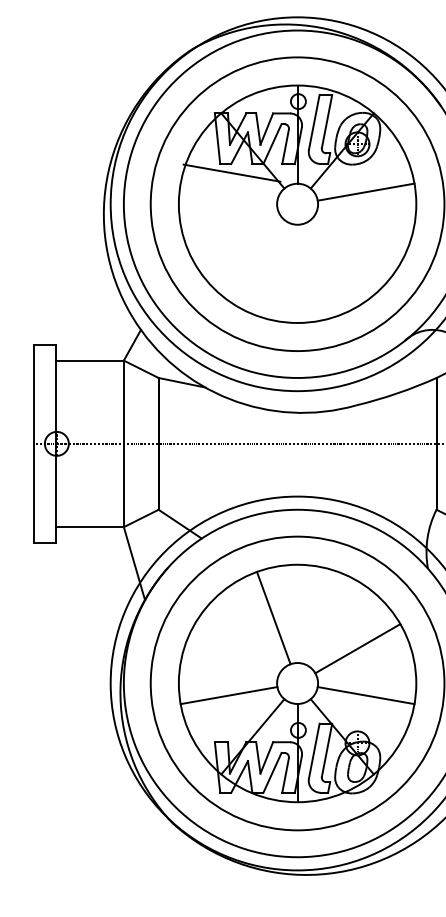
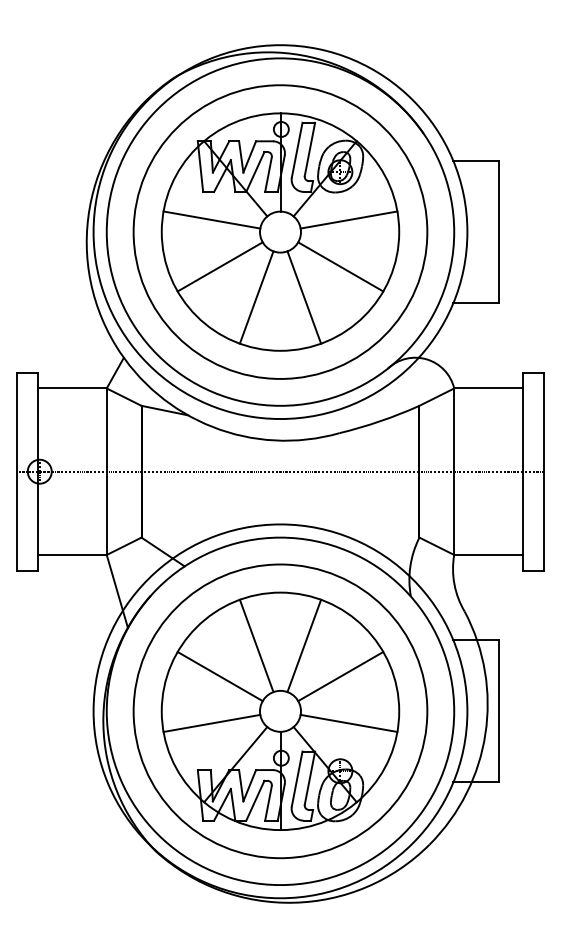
line: (231, 172) -> (211, 219), moved
line: (236, 238) -> (219, 266), added
line: (357, 238) -> (340, 266), added
line: (273, 269) -> (256, 297), added
line: (321, 269) -> (304, 297), added
line: (321, 617) -> (304, 645), added
line: (236, 648) -> (219, 676), added

